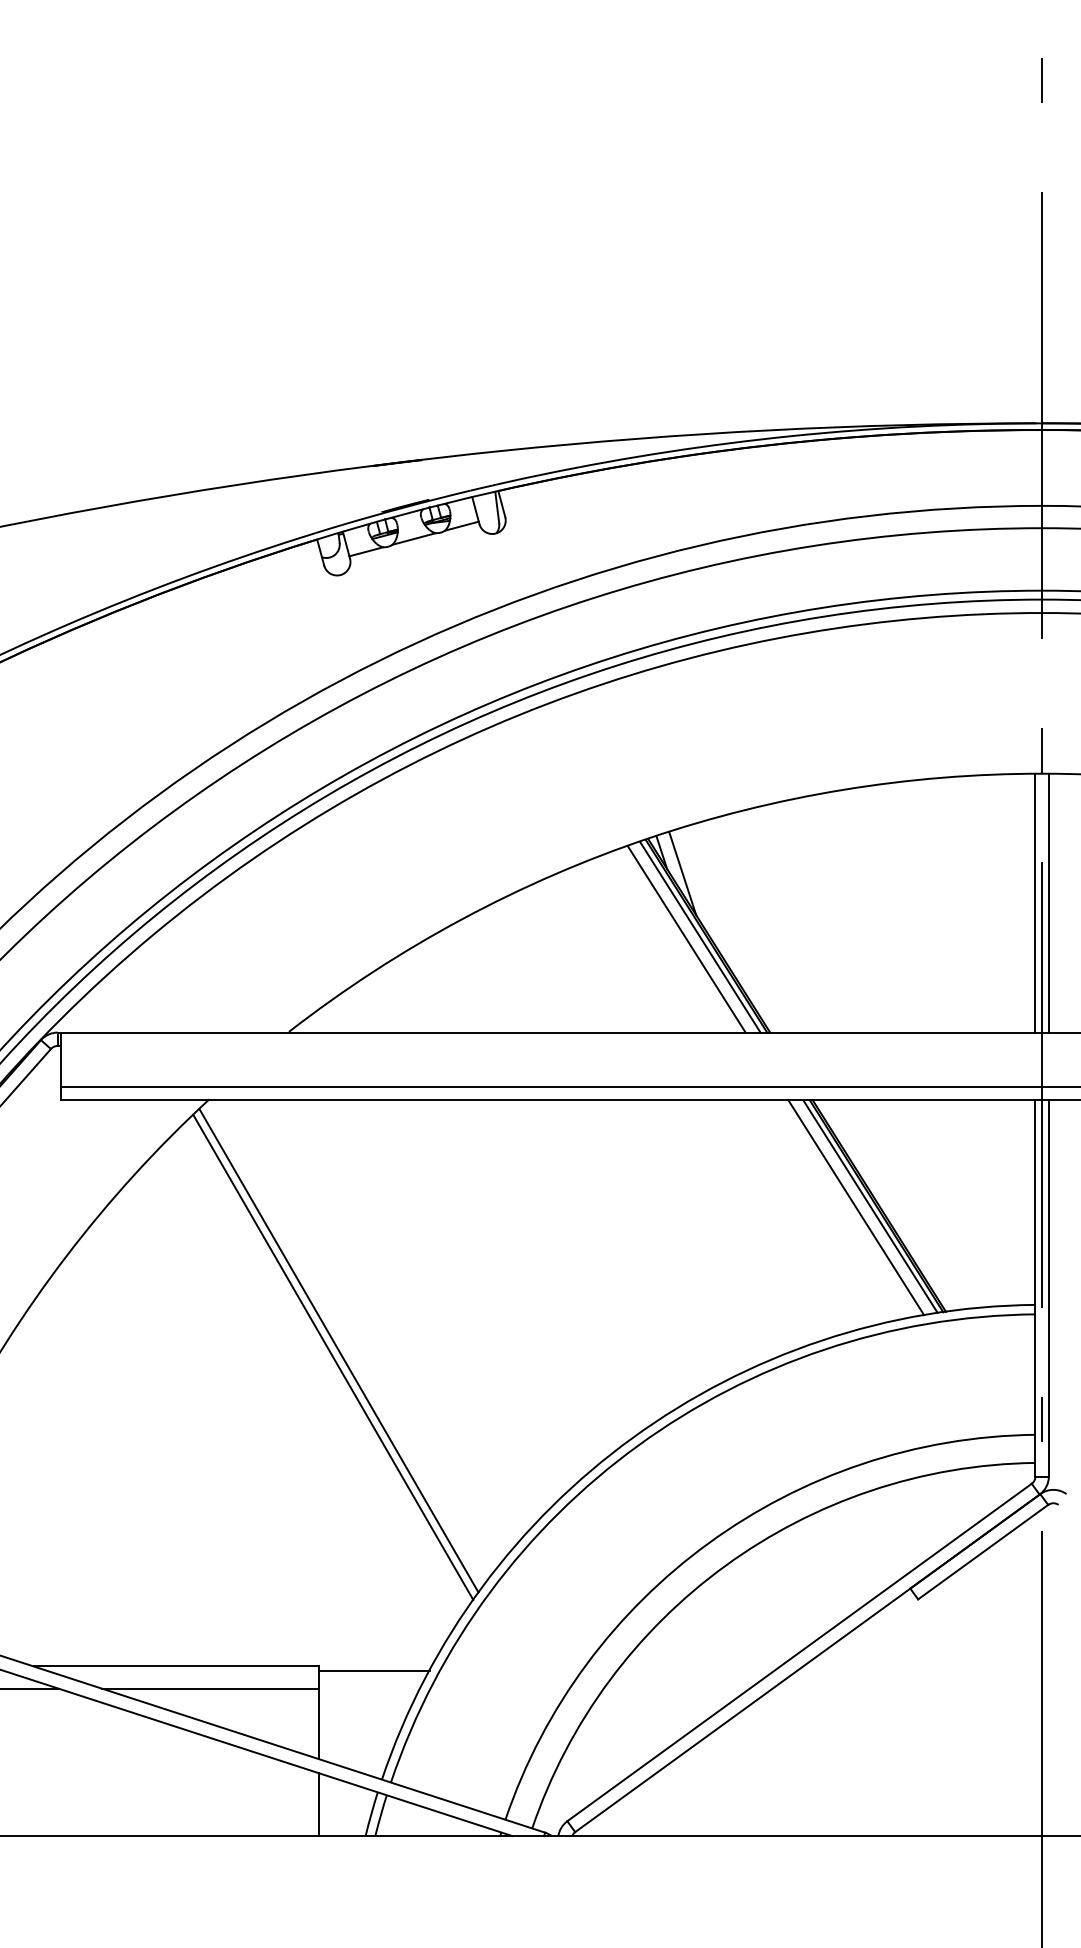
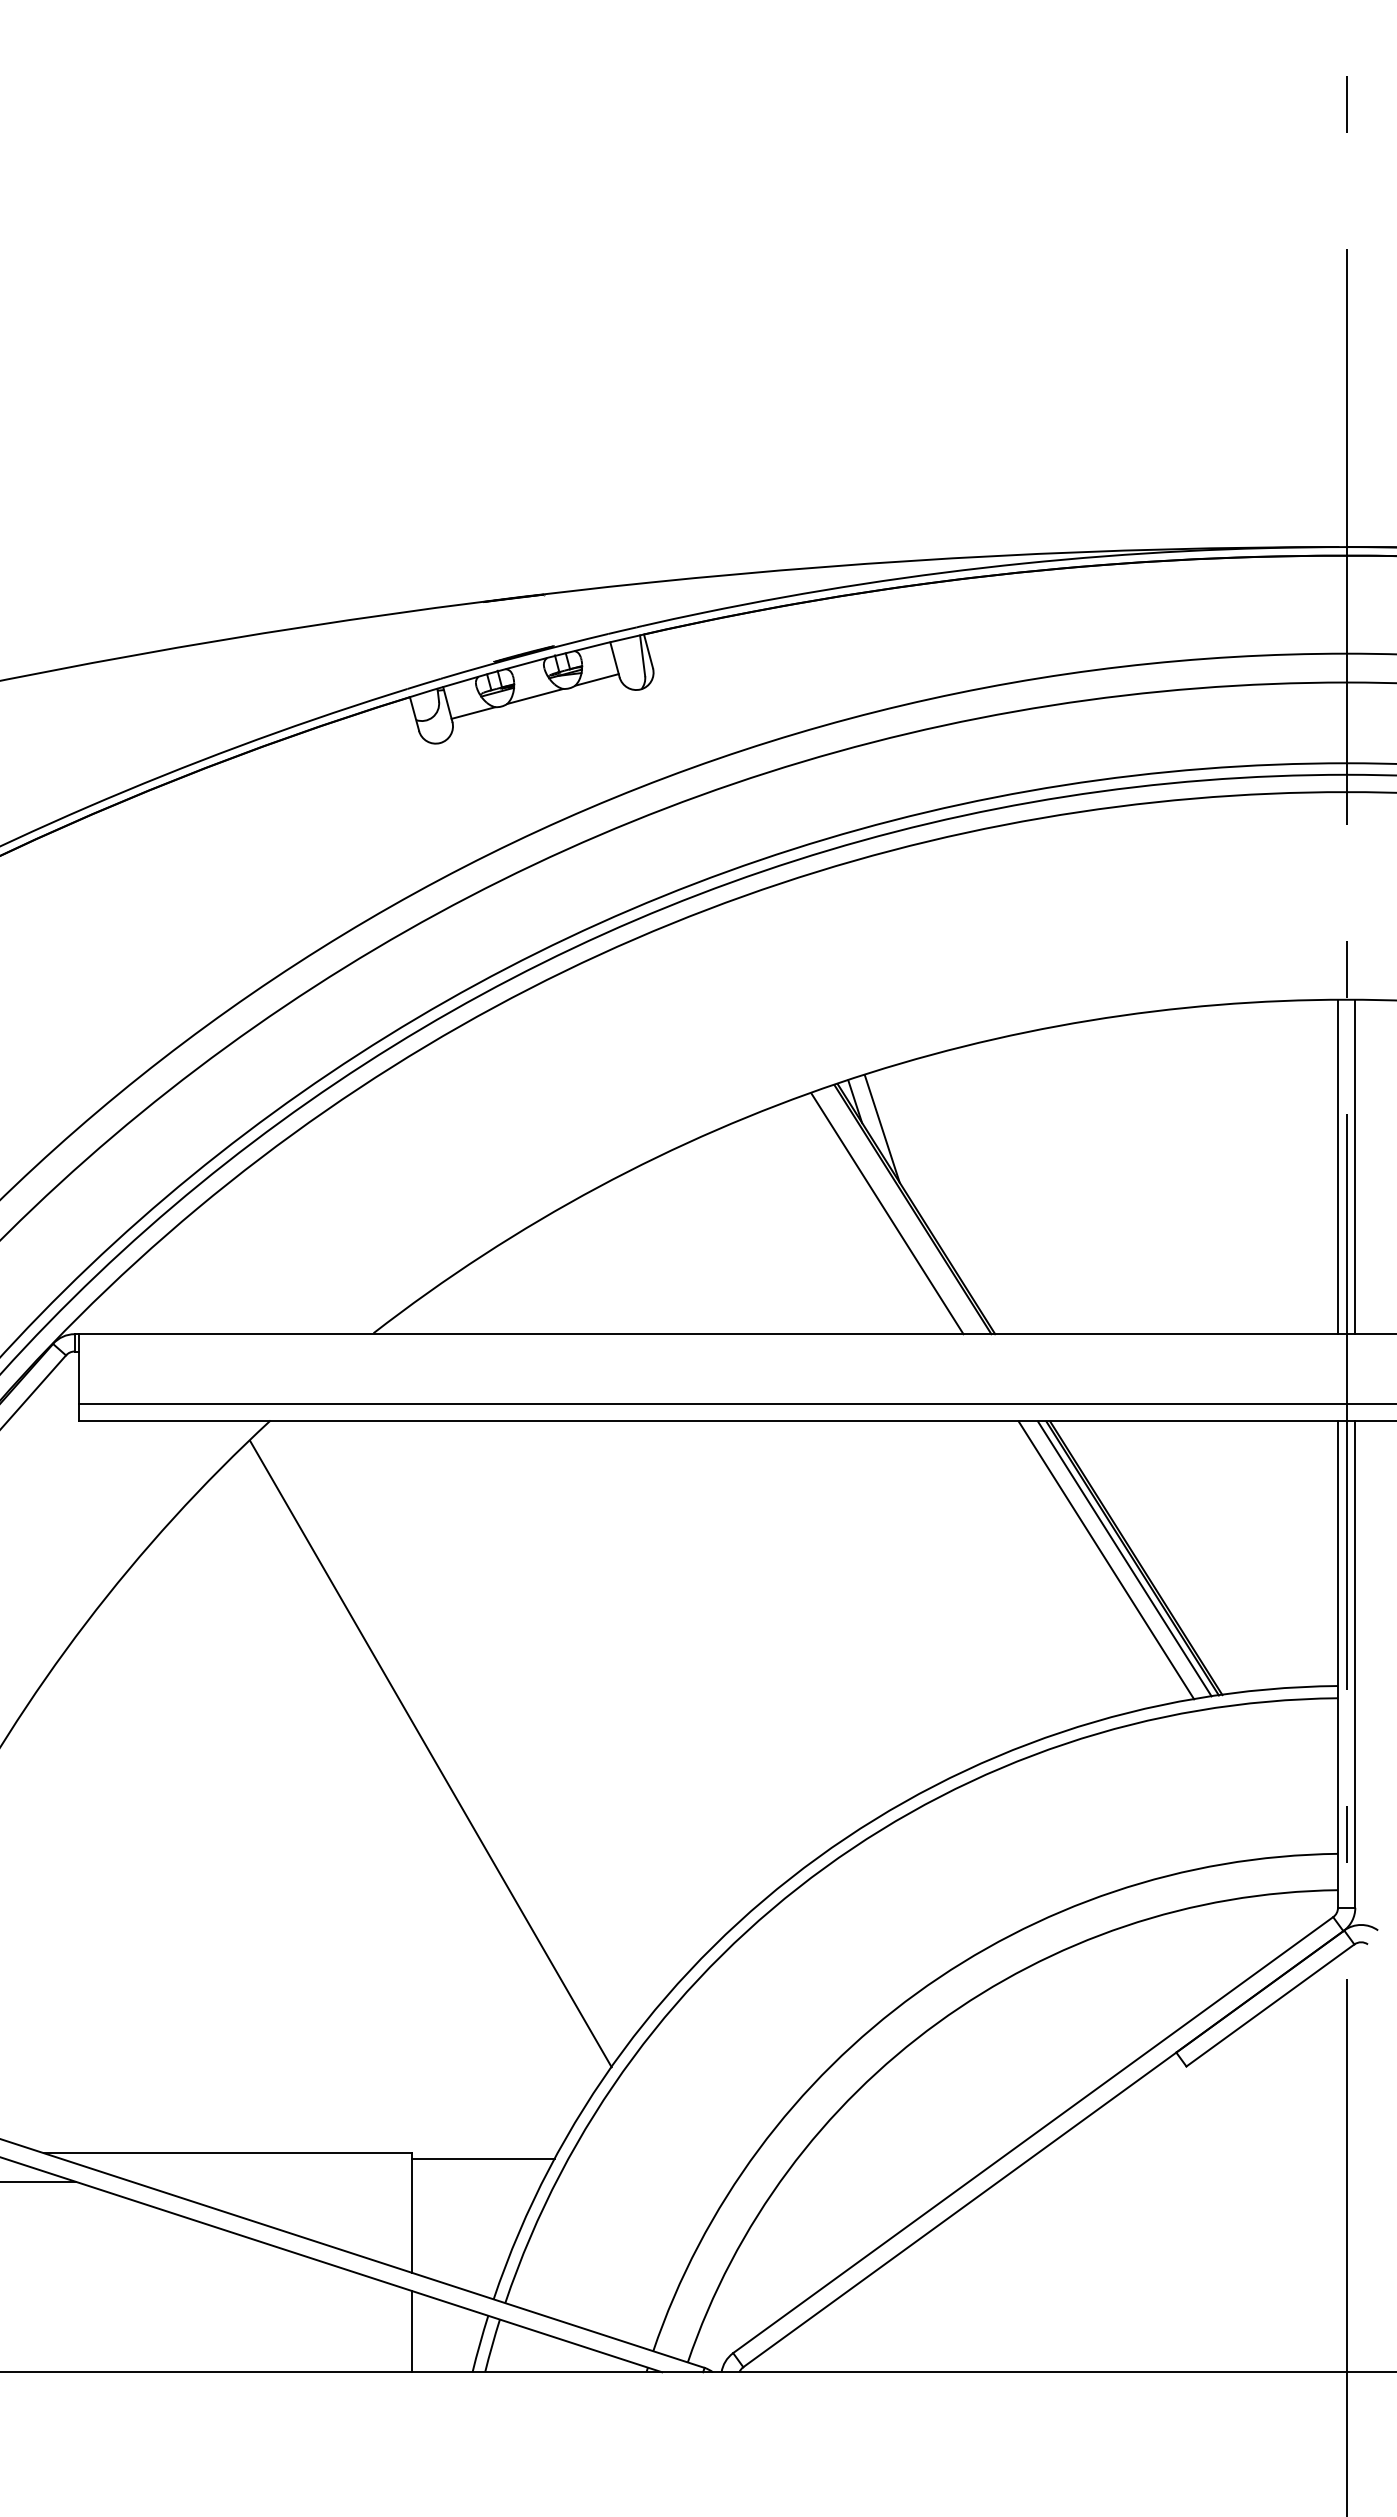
line: (699, 937) -> (904, 1211), removed
line: (339, 1350) -> (438, 1745), removed
line: (210, 1688) -> (272, 2181), removed

